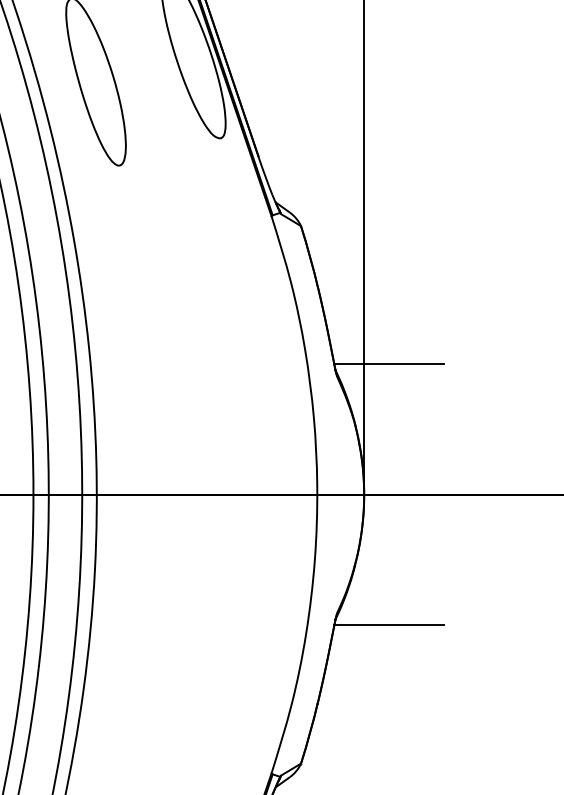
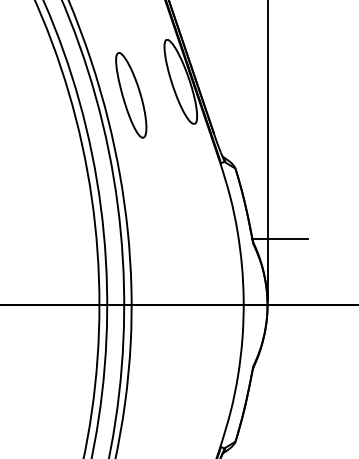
line: (387, 625) -> (279, 371), removed

